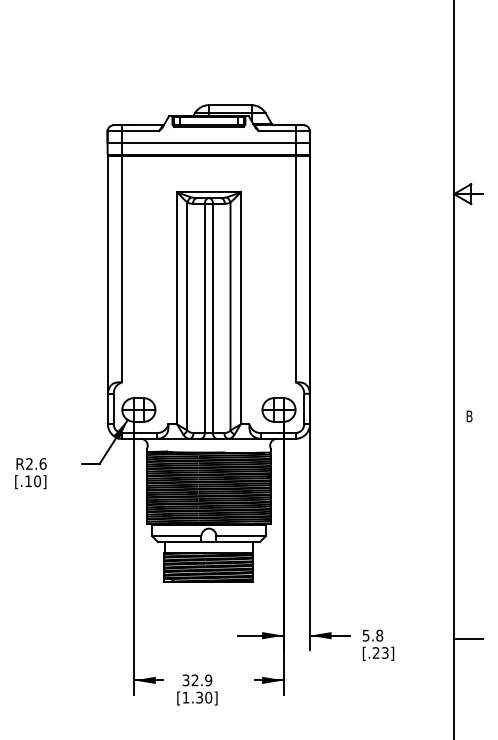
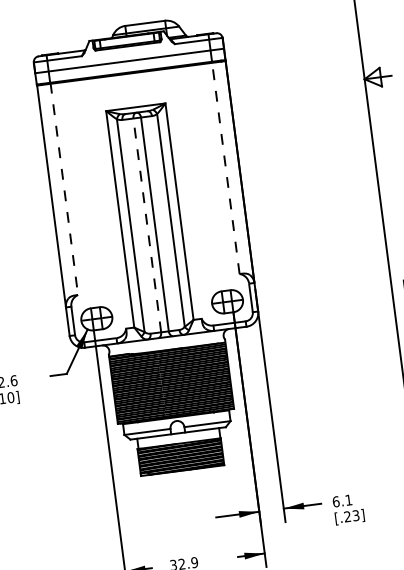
line: (122, 268) -> (64, 188), solid -> dashed
line: (295, 268) -> (225, 167), solid -> dashed
line: (204, 318) -> (146, 225), solid -> dashed
text: (372, 635) -> (342, 500), 5.8 -> 6.1

